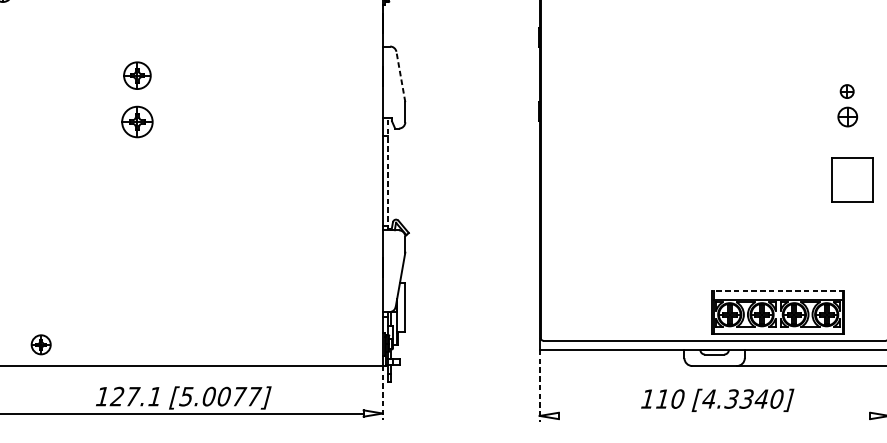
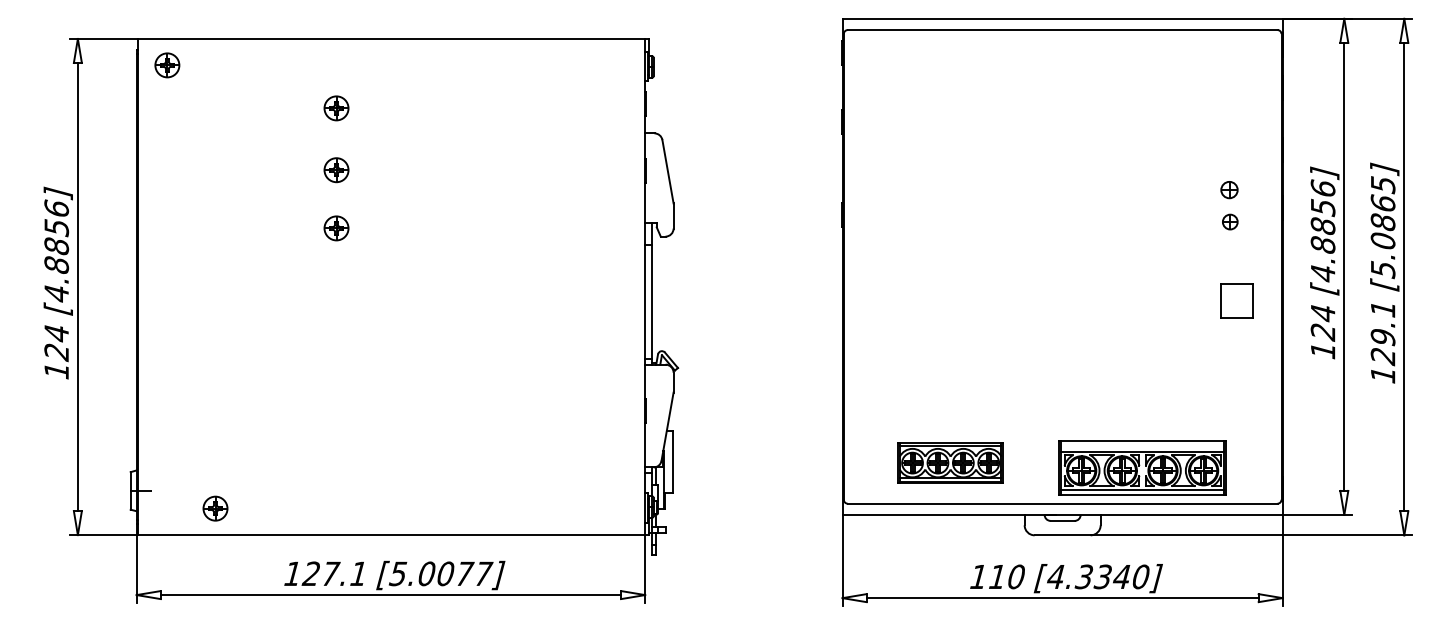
part: (137, 26) -> (336, 108), added
part: (137, 76) -> (336, 170), size x0.71
line: (400, 76) -> (667, 171), dashed -> solid
part: (848, 116) -> (1230, 221), size x0.62
part: (137, 122) -> (336, 228), size x0.62
line: (387, 174) -> (651, 294), dashed -> solid
part: (852, 179) -> (1236, 300), size x0.62
line: (778, 290) -> (1142, 440), dashed -> solid
part: (625, 308) -> (950, 462), added
line: (778, 329) -> (1142, 489), added
line: (539, 386) -> (842, 560), dashed -> solid
line: (383, 393) -> (645, 569), dashed -> solid
line: (714, 416) -> (1062, 598), added

